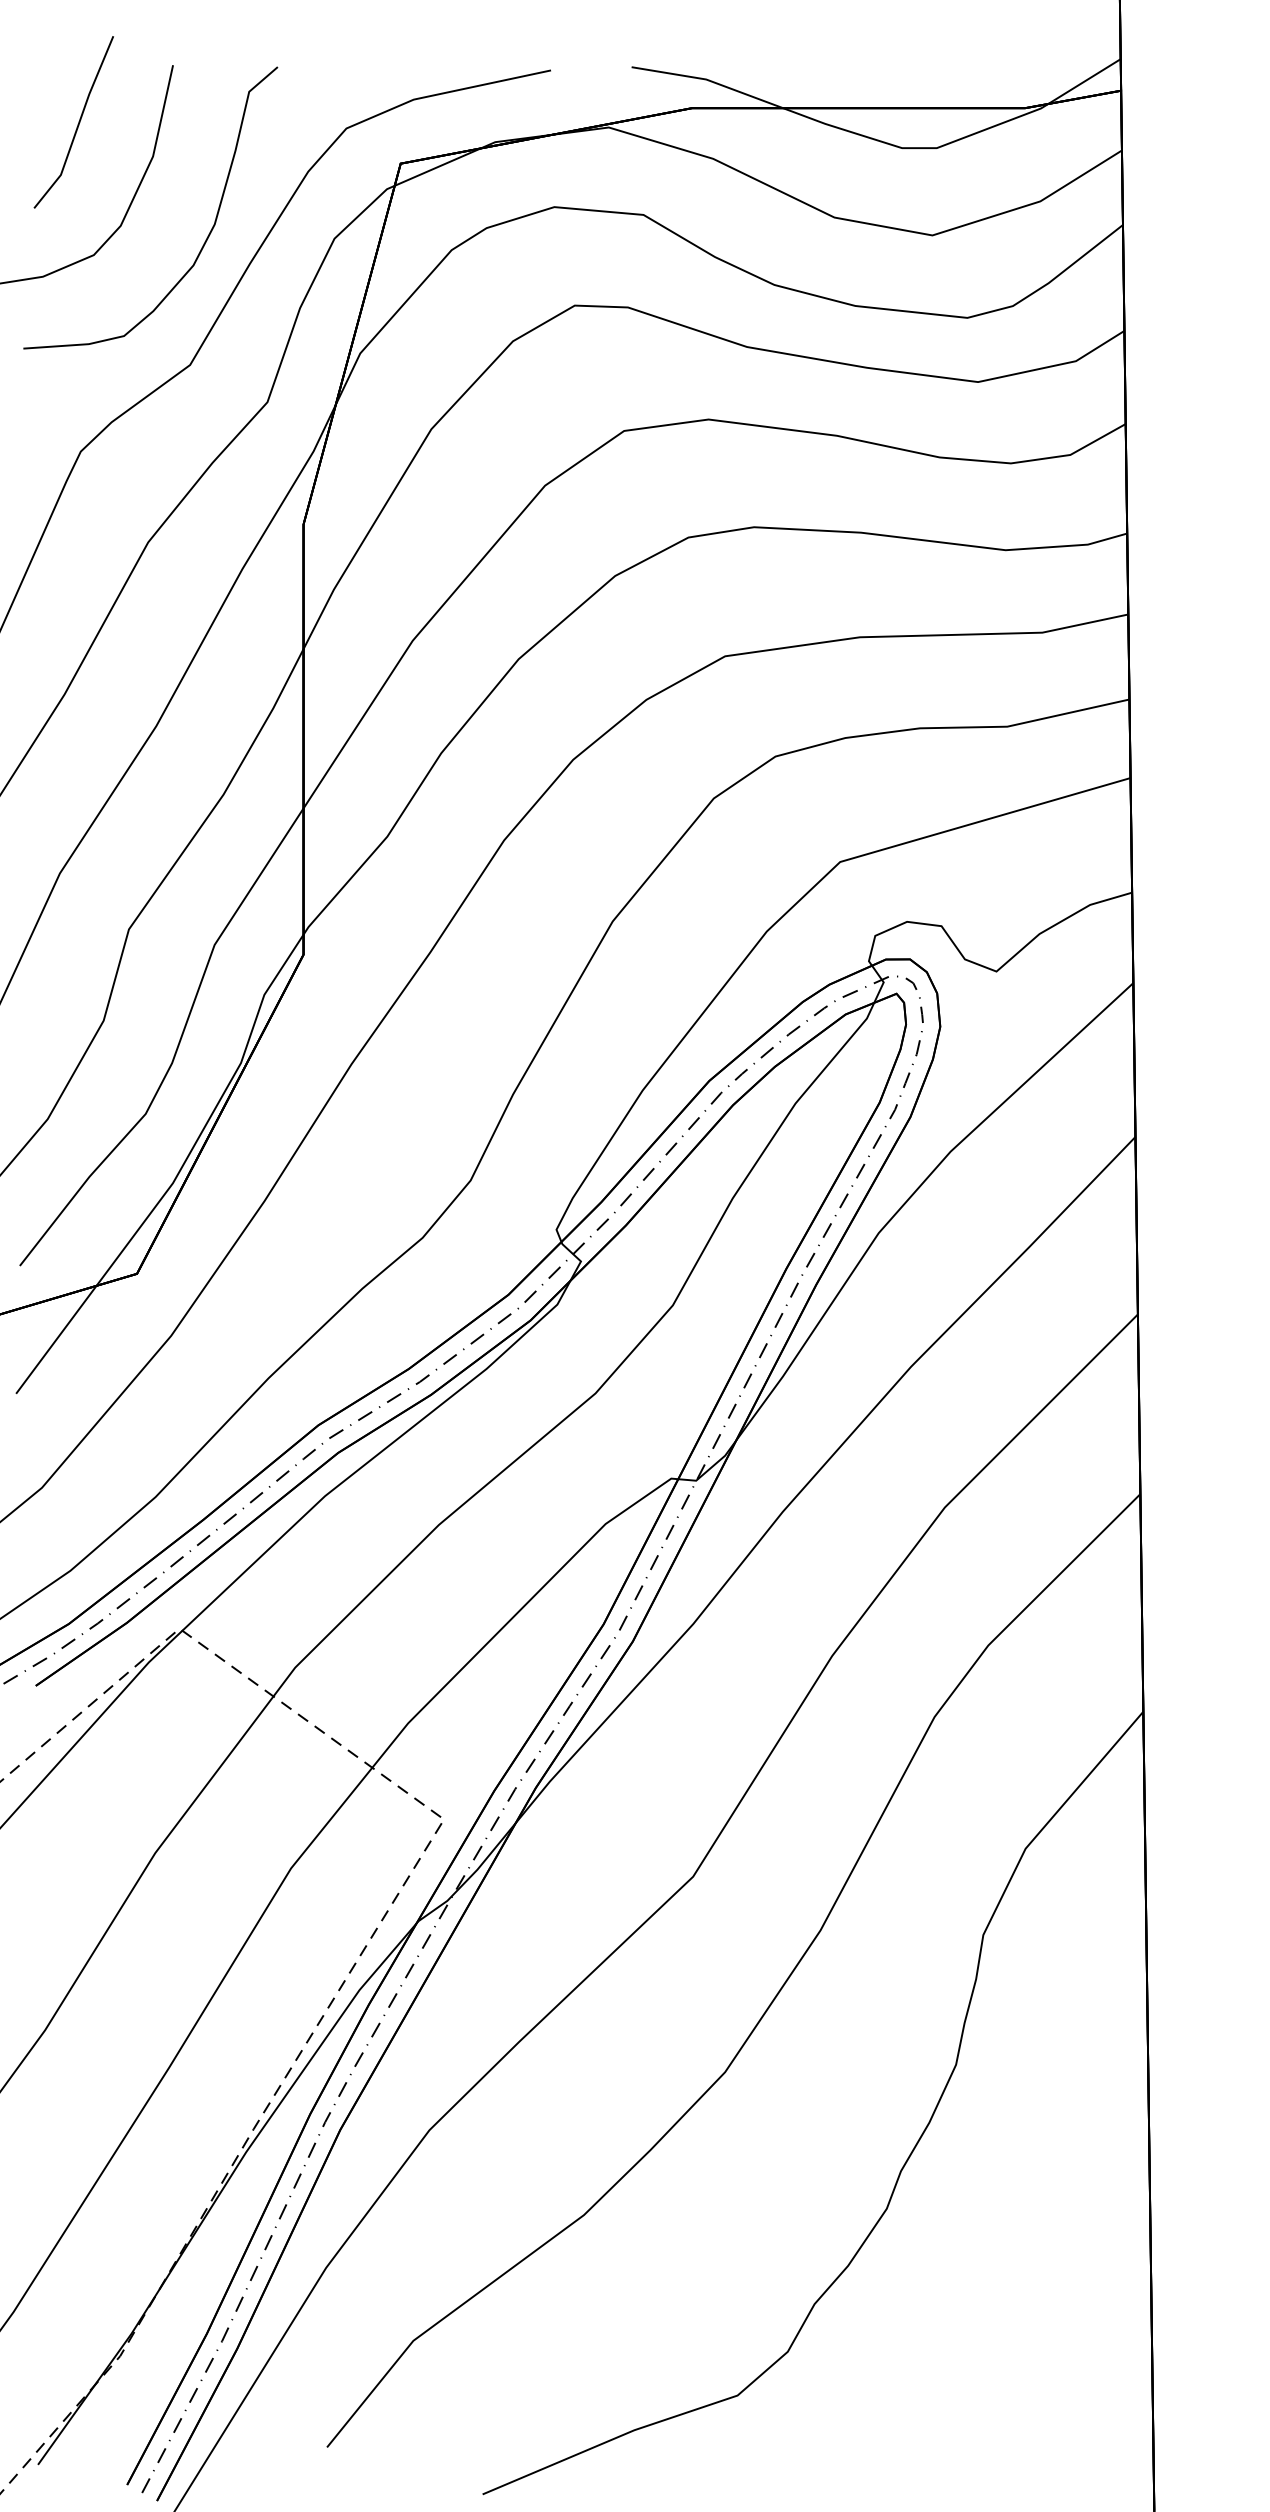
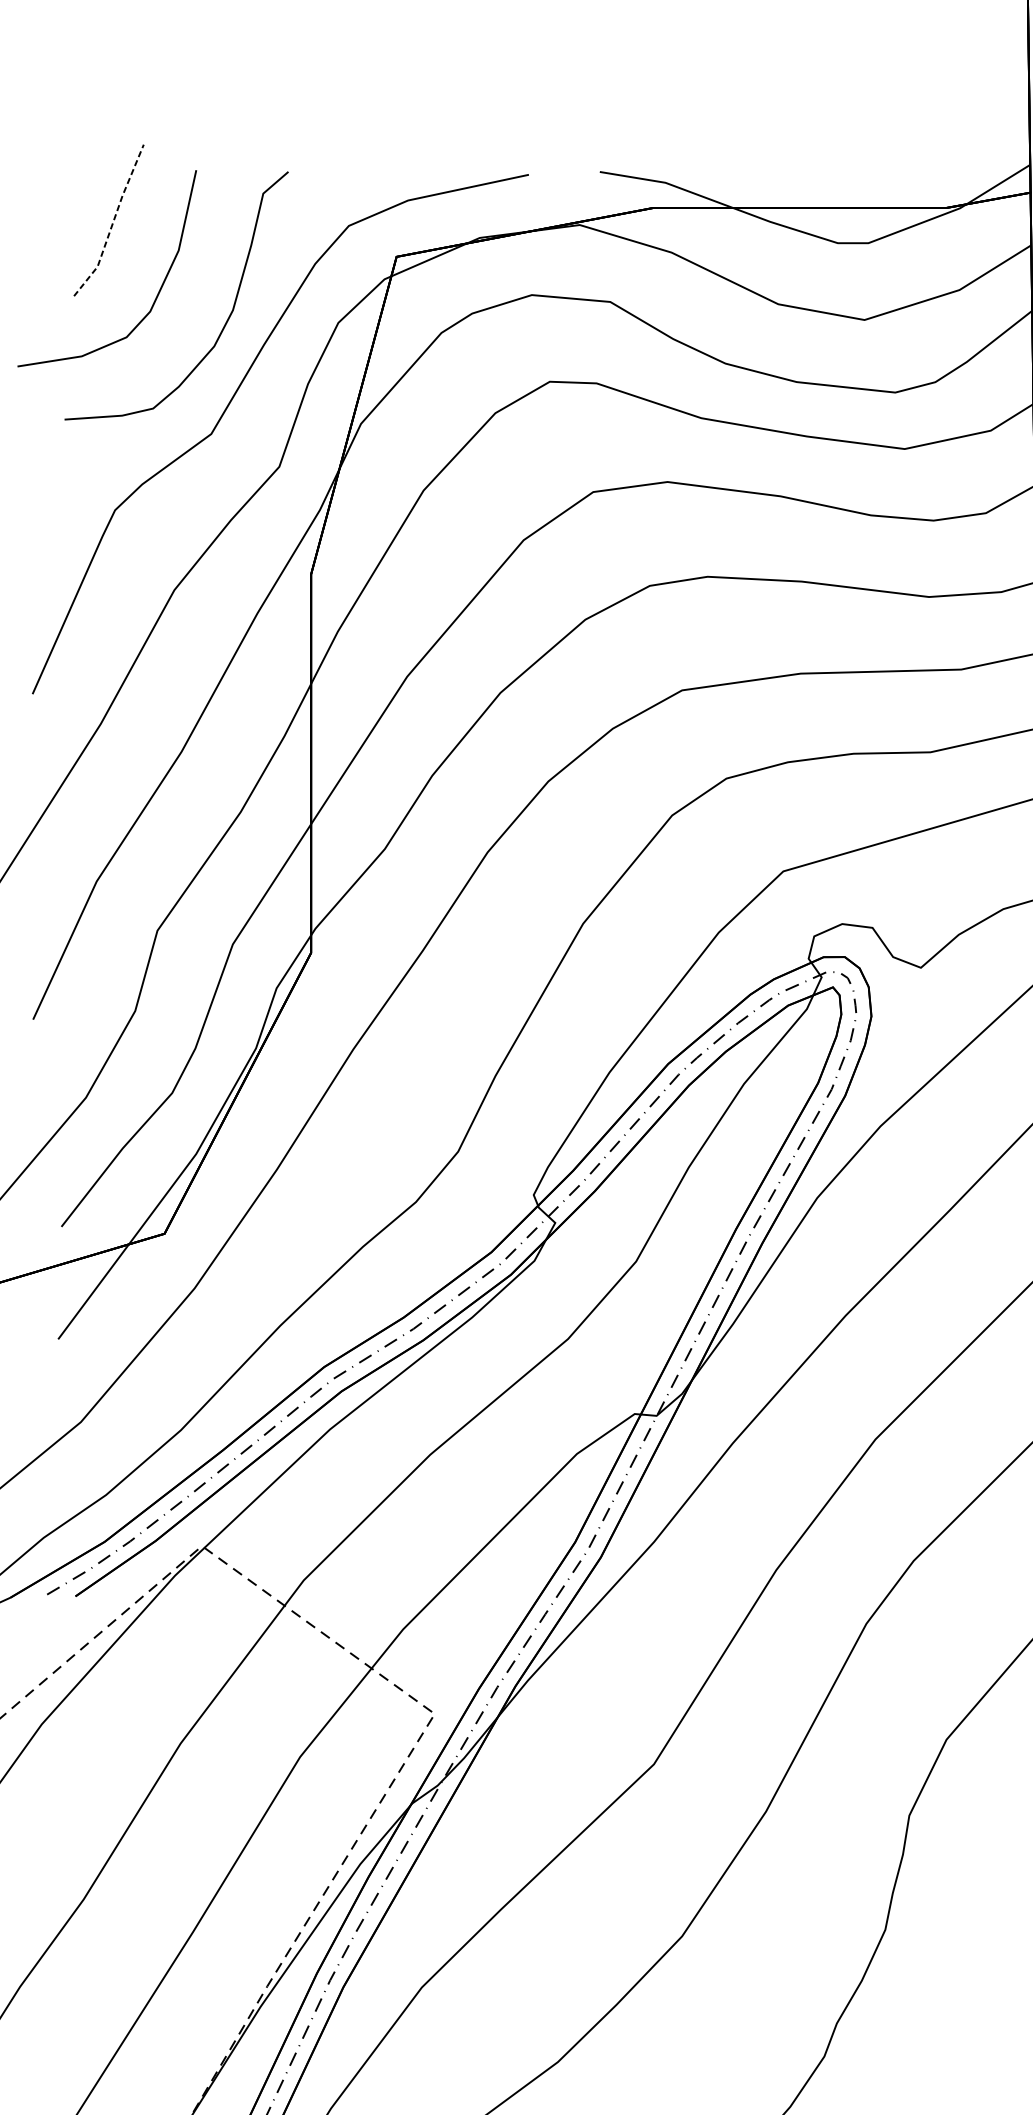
line: (78, 125) -> (113, 223), solid -> dashed

